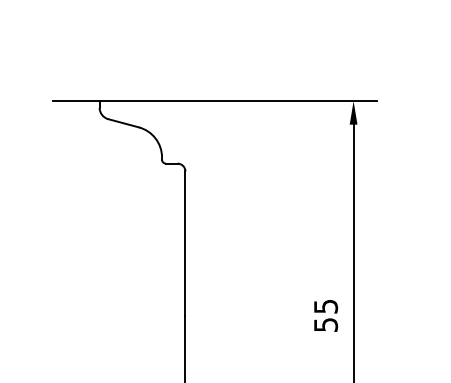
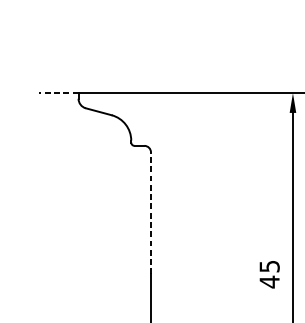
line: (75, 101) -> (58, 93), solid -> dashed
line: (185, 243) -> (151, 213), solid -> dashed
text: (326, 324) -> (270, 281), 55 -> 45

